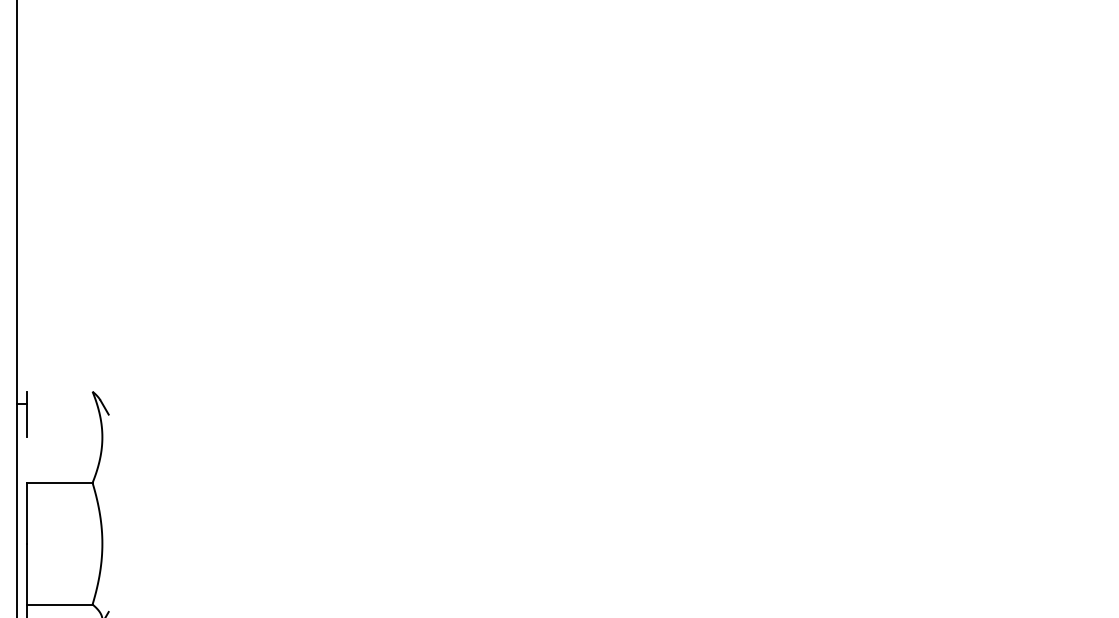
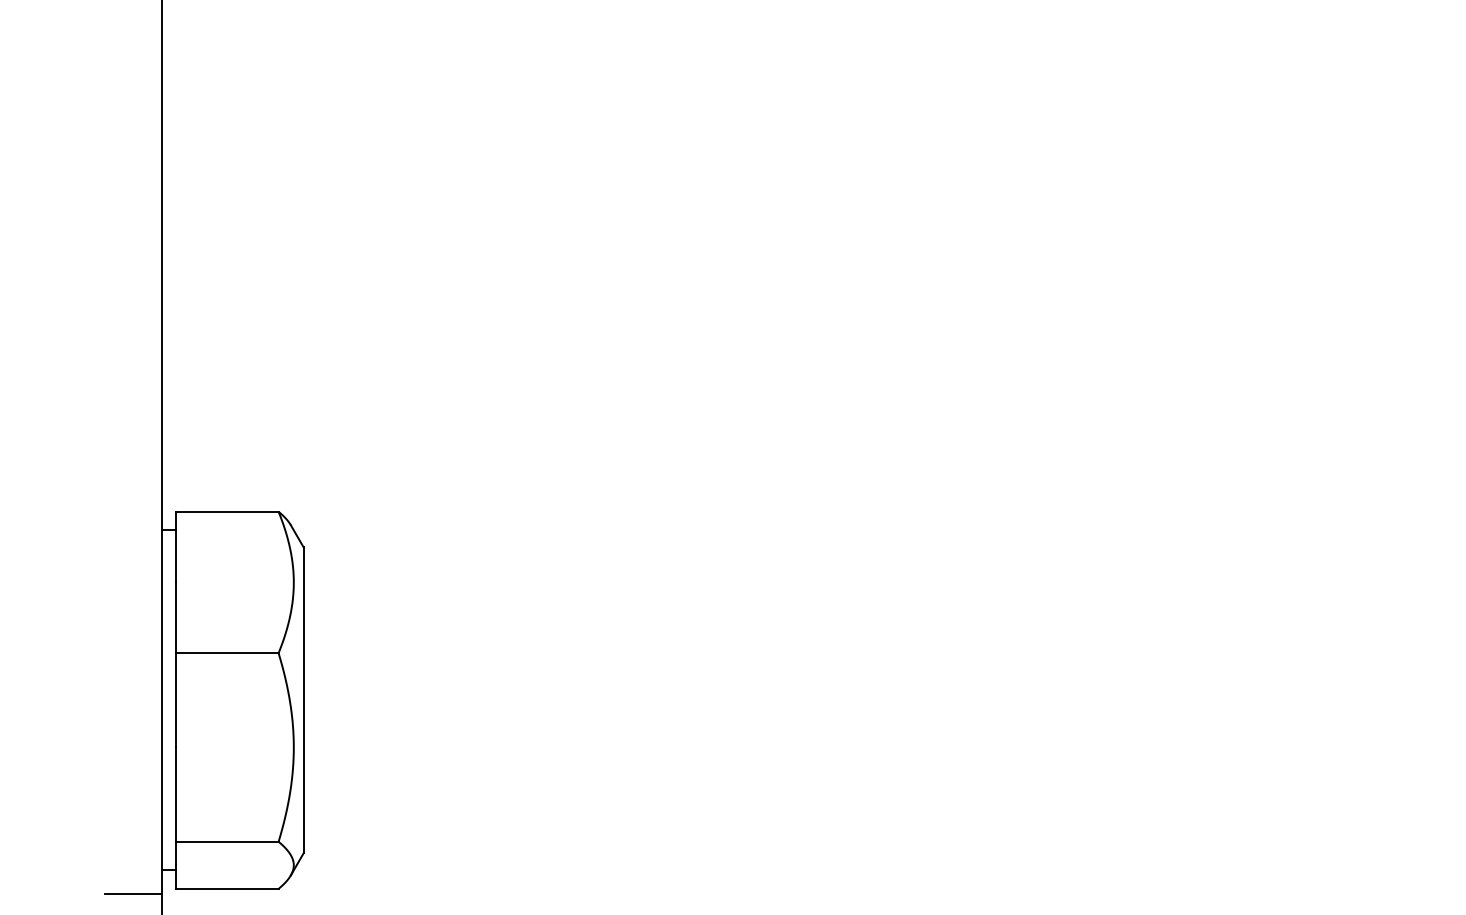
line: (59, 391) -> (227, 511), added
line: (26, 459) -> (176, 616), added
line: (108, 512) -> (303, 699), added

